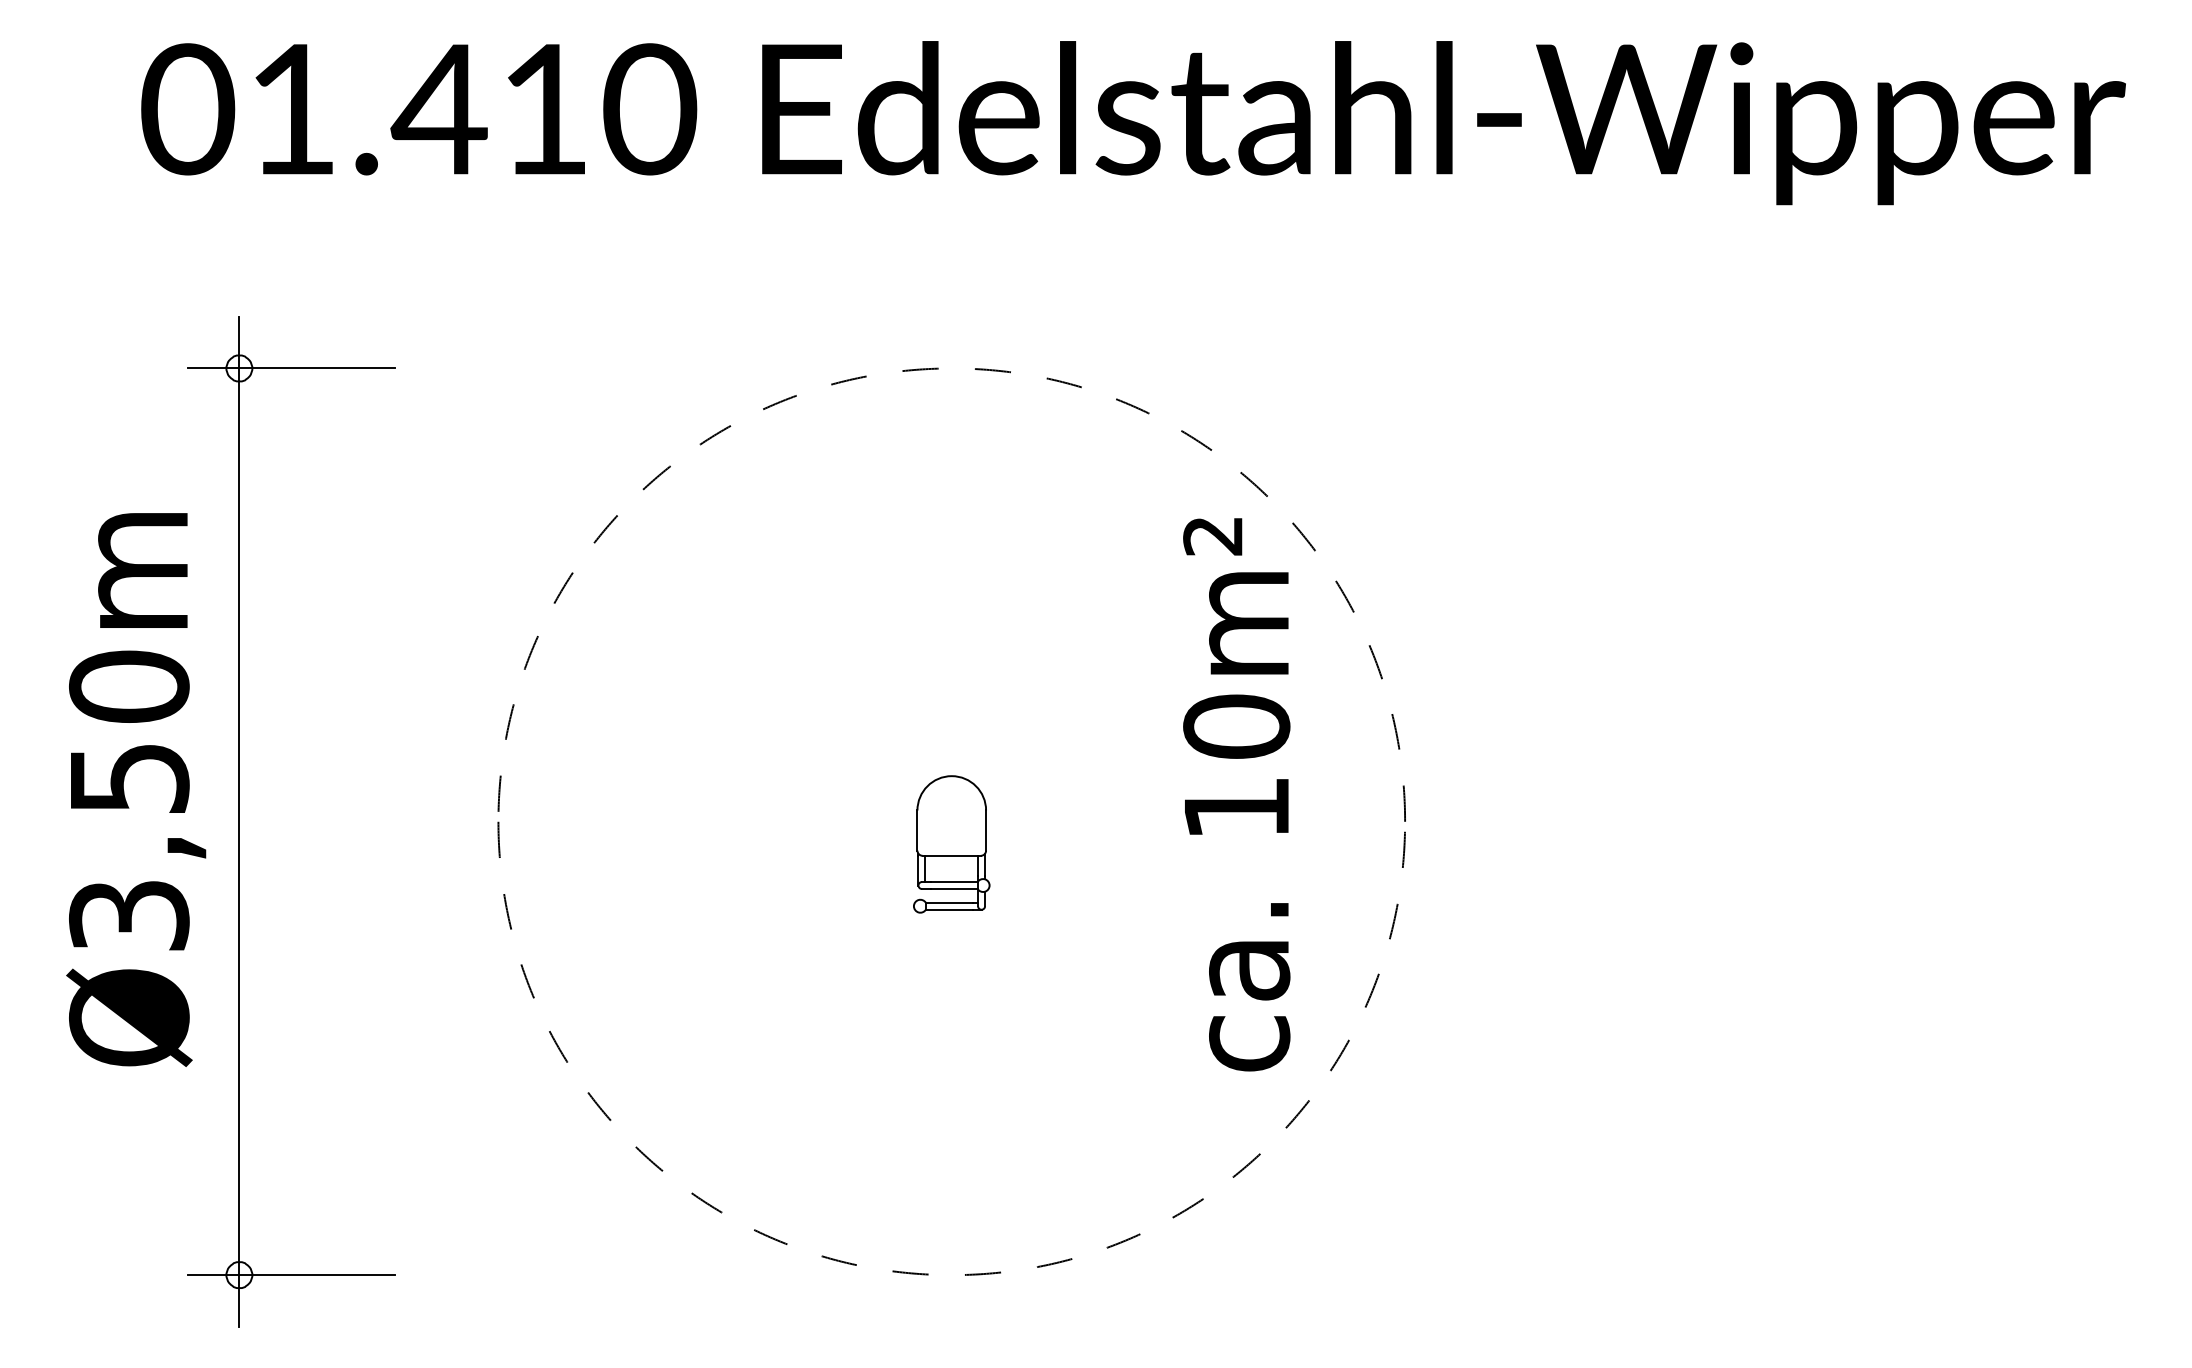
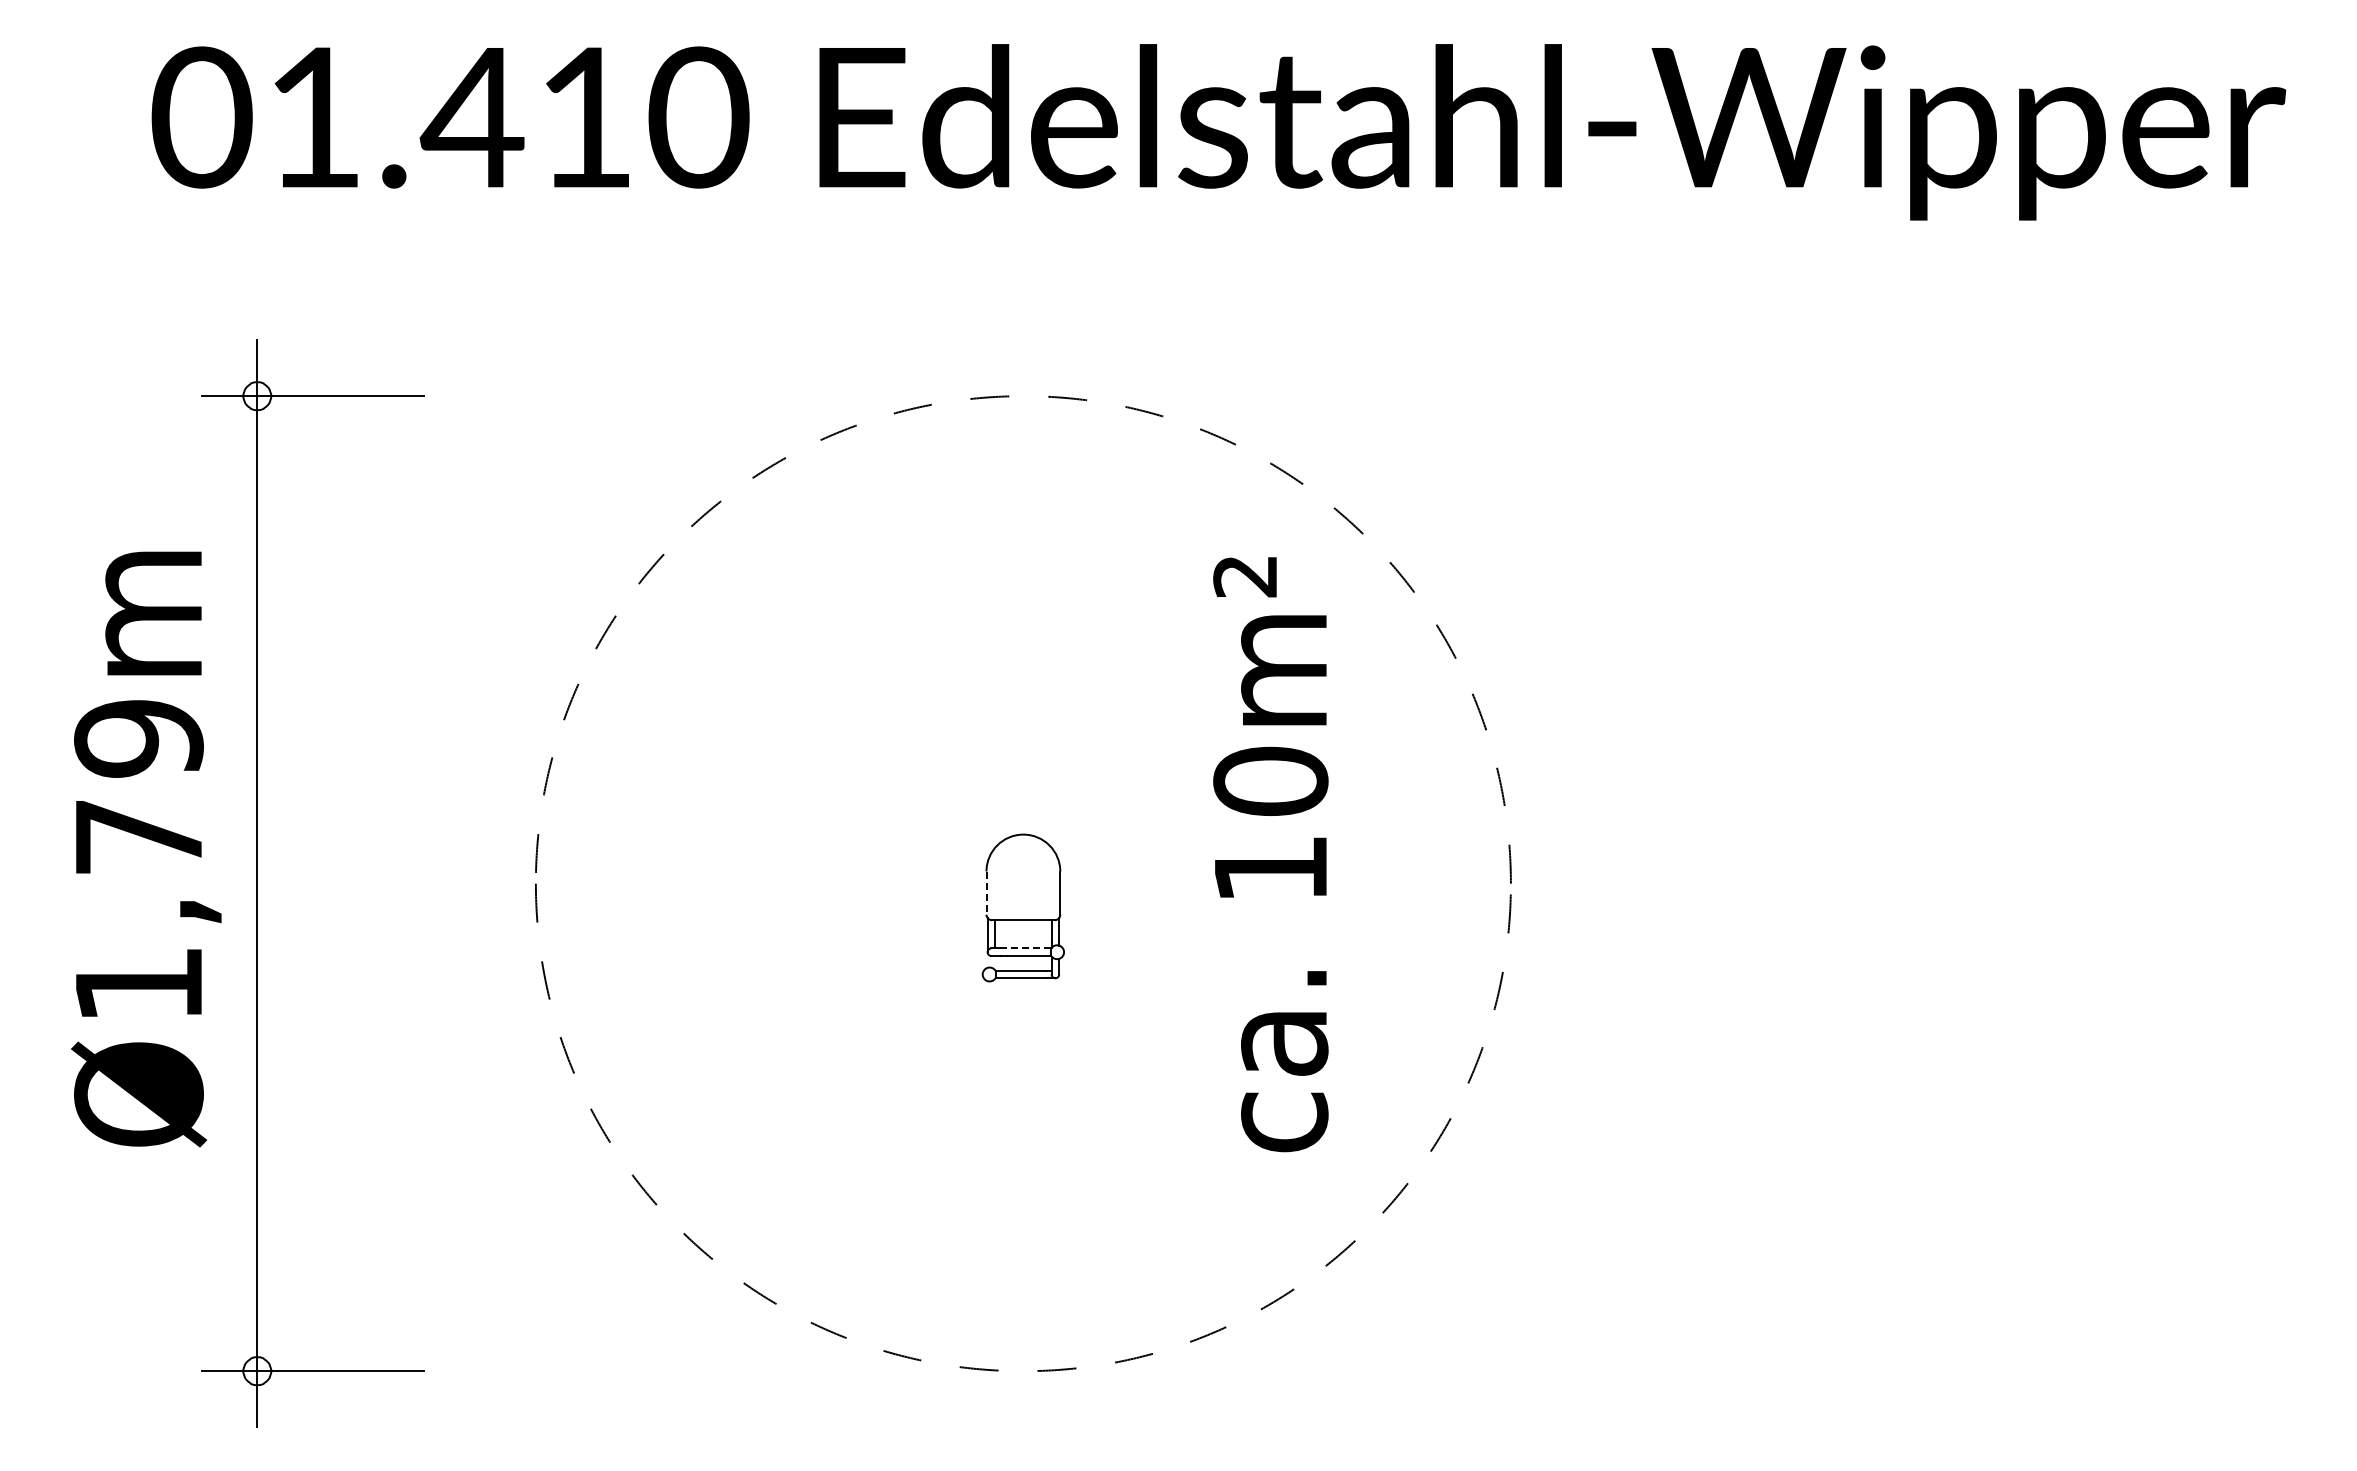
text: (1236, 794) -> (1270, 854), moved
text: (128, 800) -> (138, 860), Ø3,50m -> Ø1,79m
line: (917, 830) -> (986, 893), solid -> dashed
line: (953, 882) -> (1025, 948), solid -> dashed

